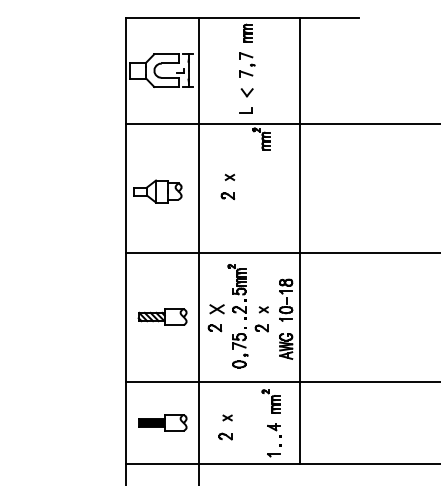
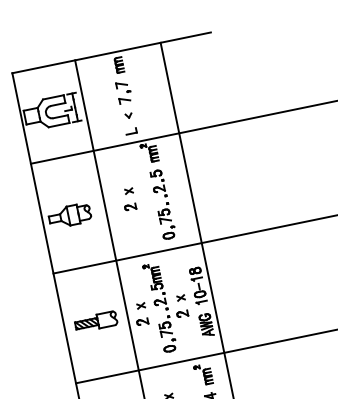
part: (246, 92) -> (128, 115), size x0.62
part: (265, 200) -> (163, 204), added
part: (216, 309) -> (140, 306), size x0.62

